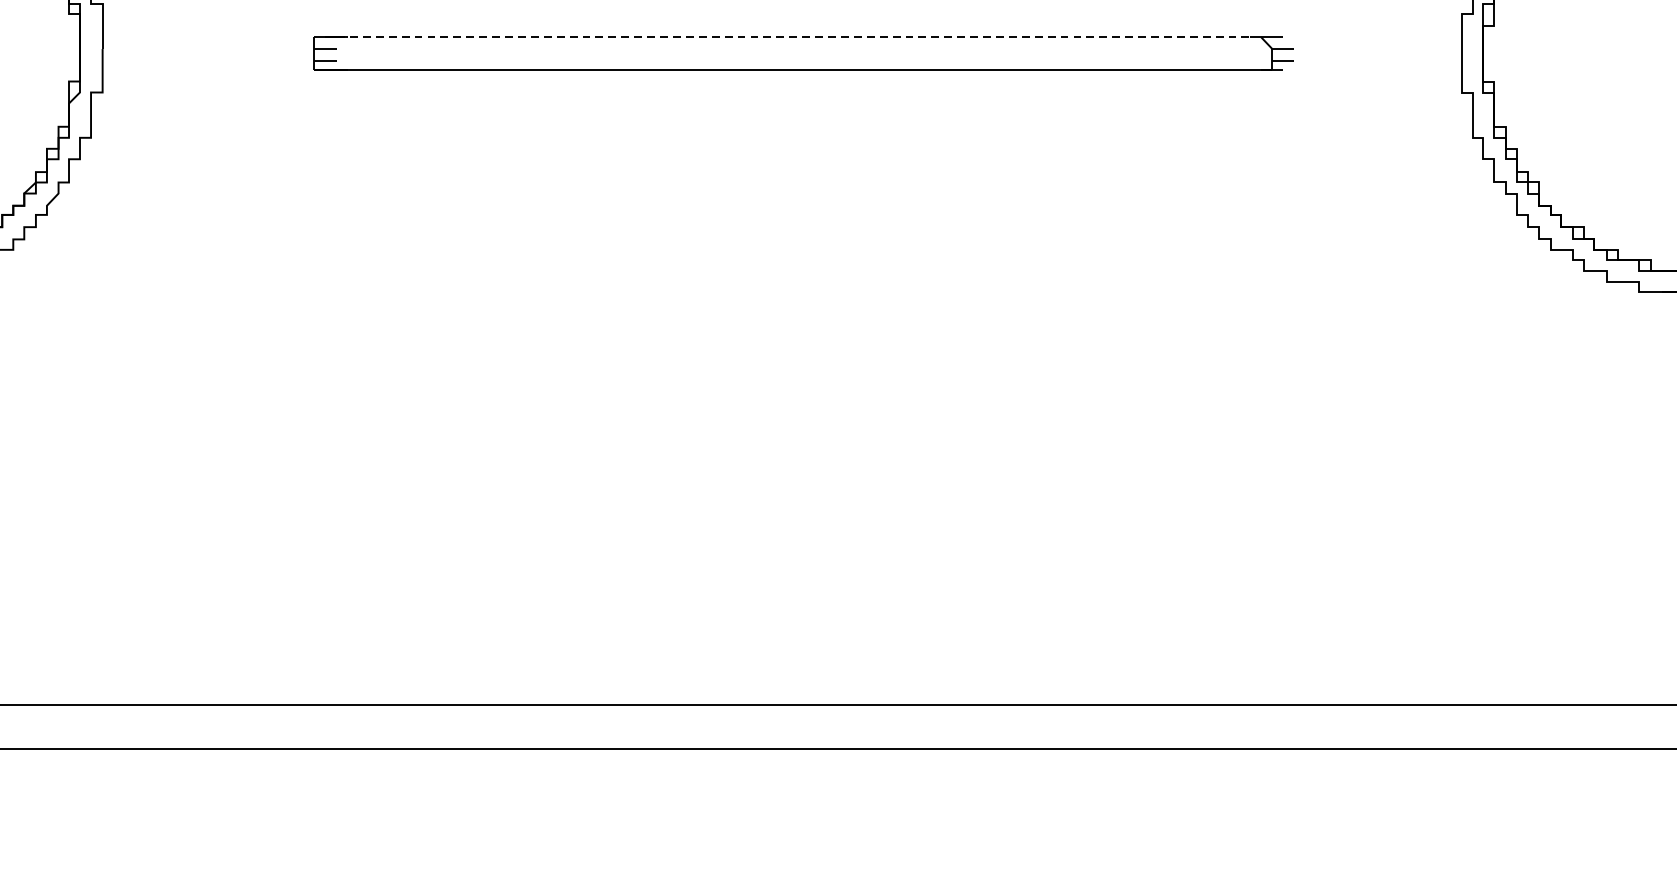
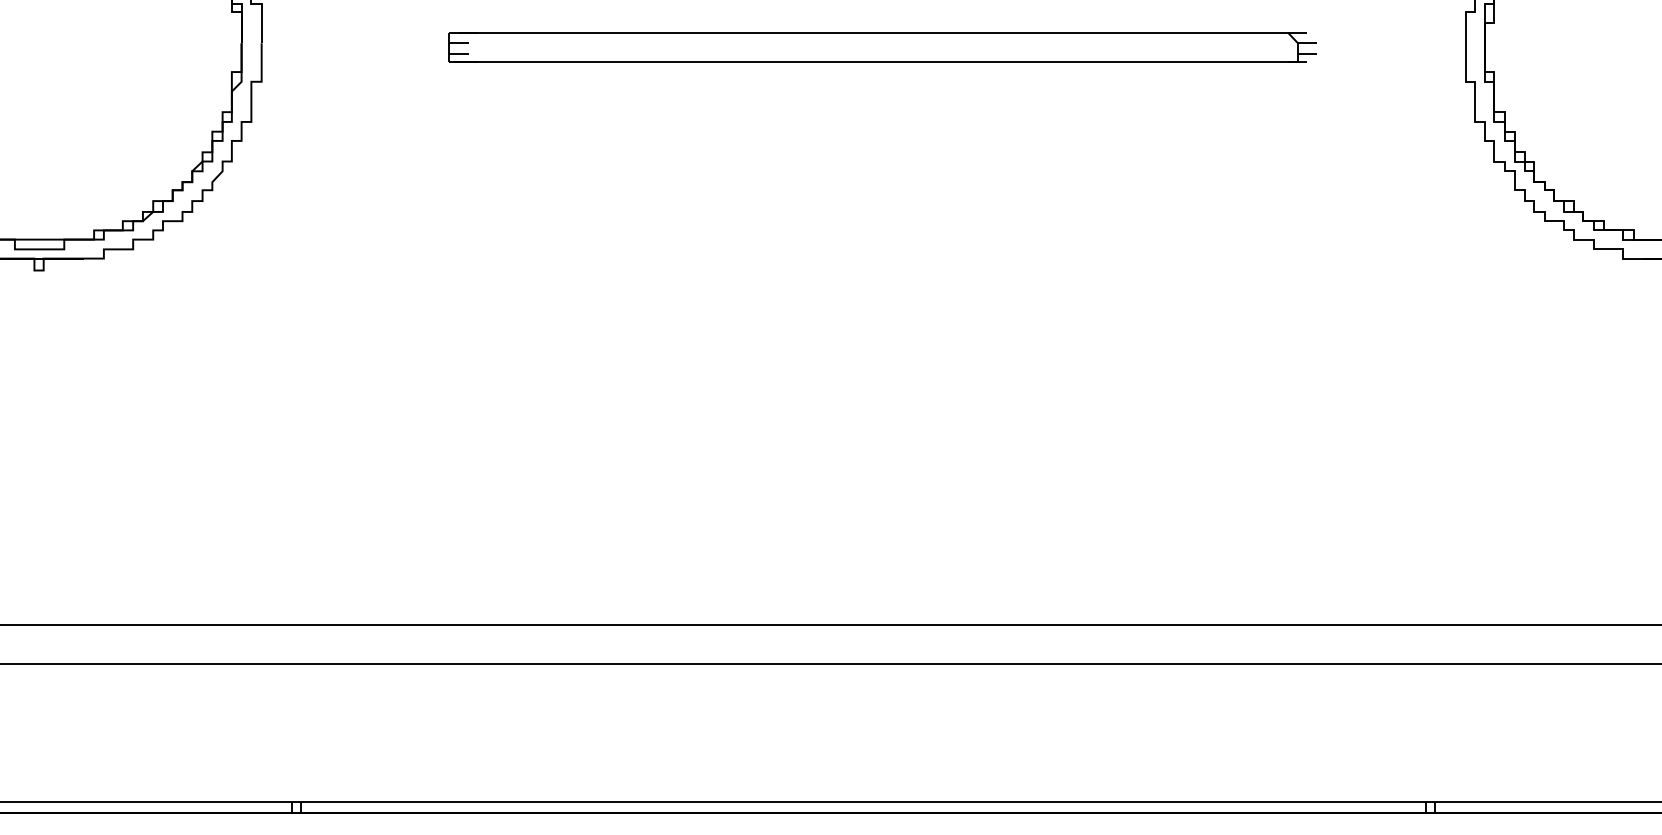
line: (794, 37) -> (874, 33), dashed -> solid

